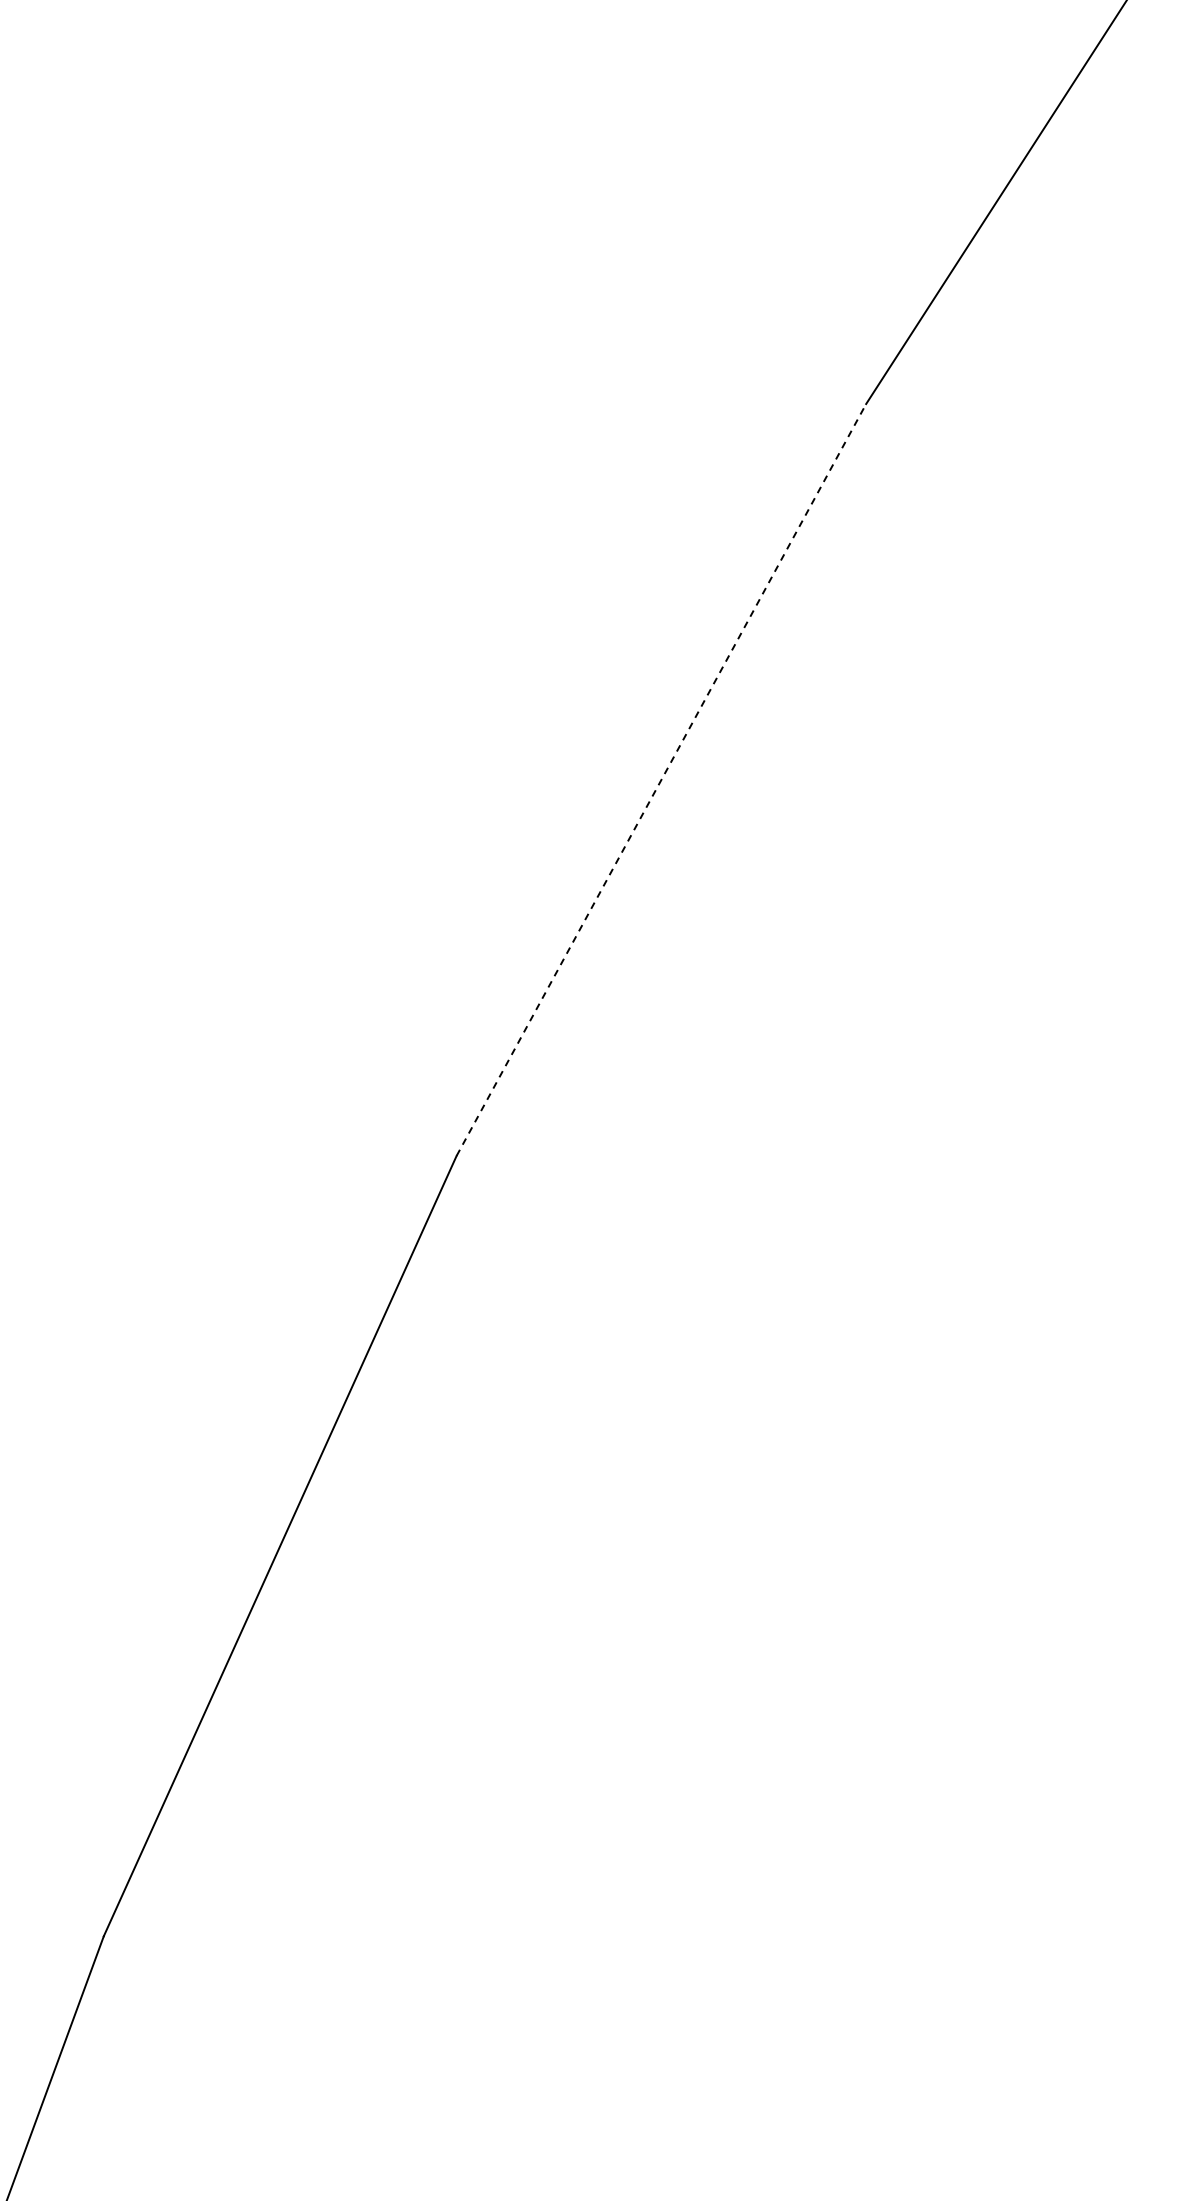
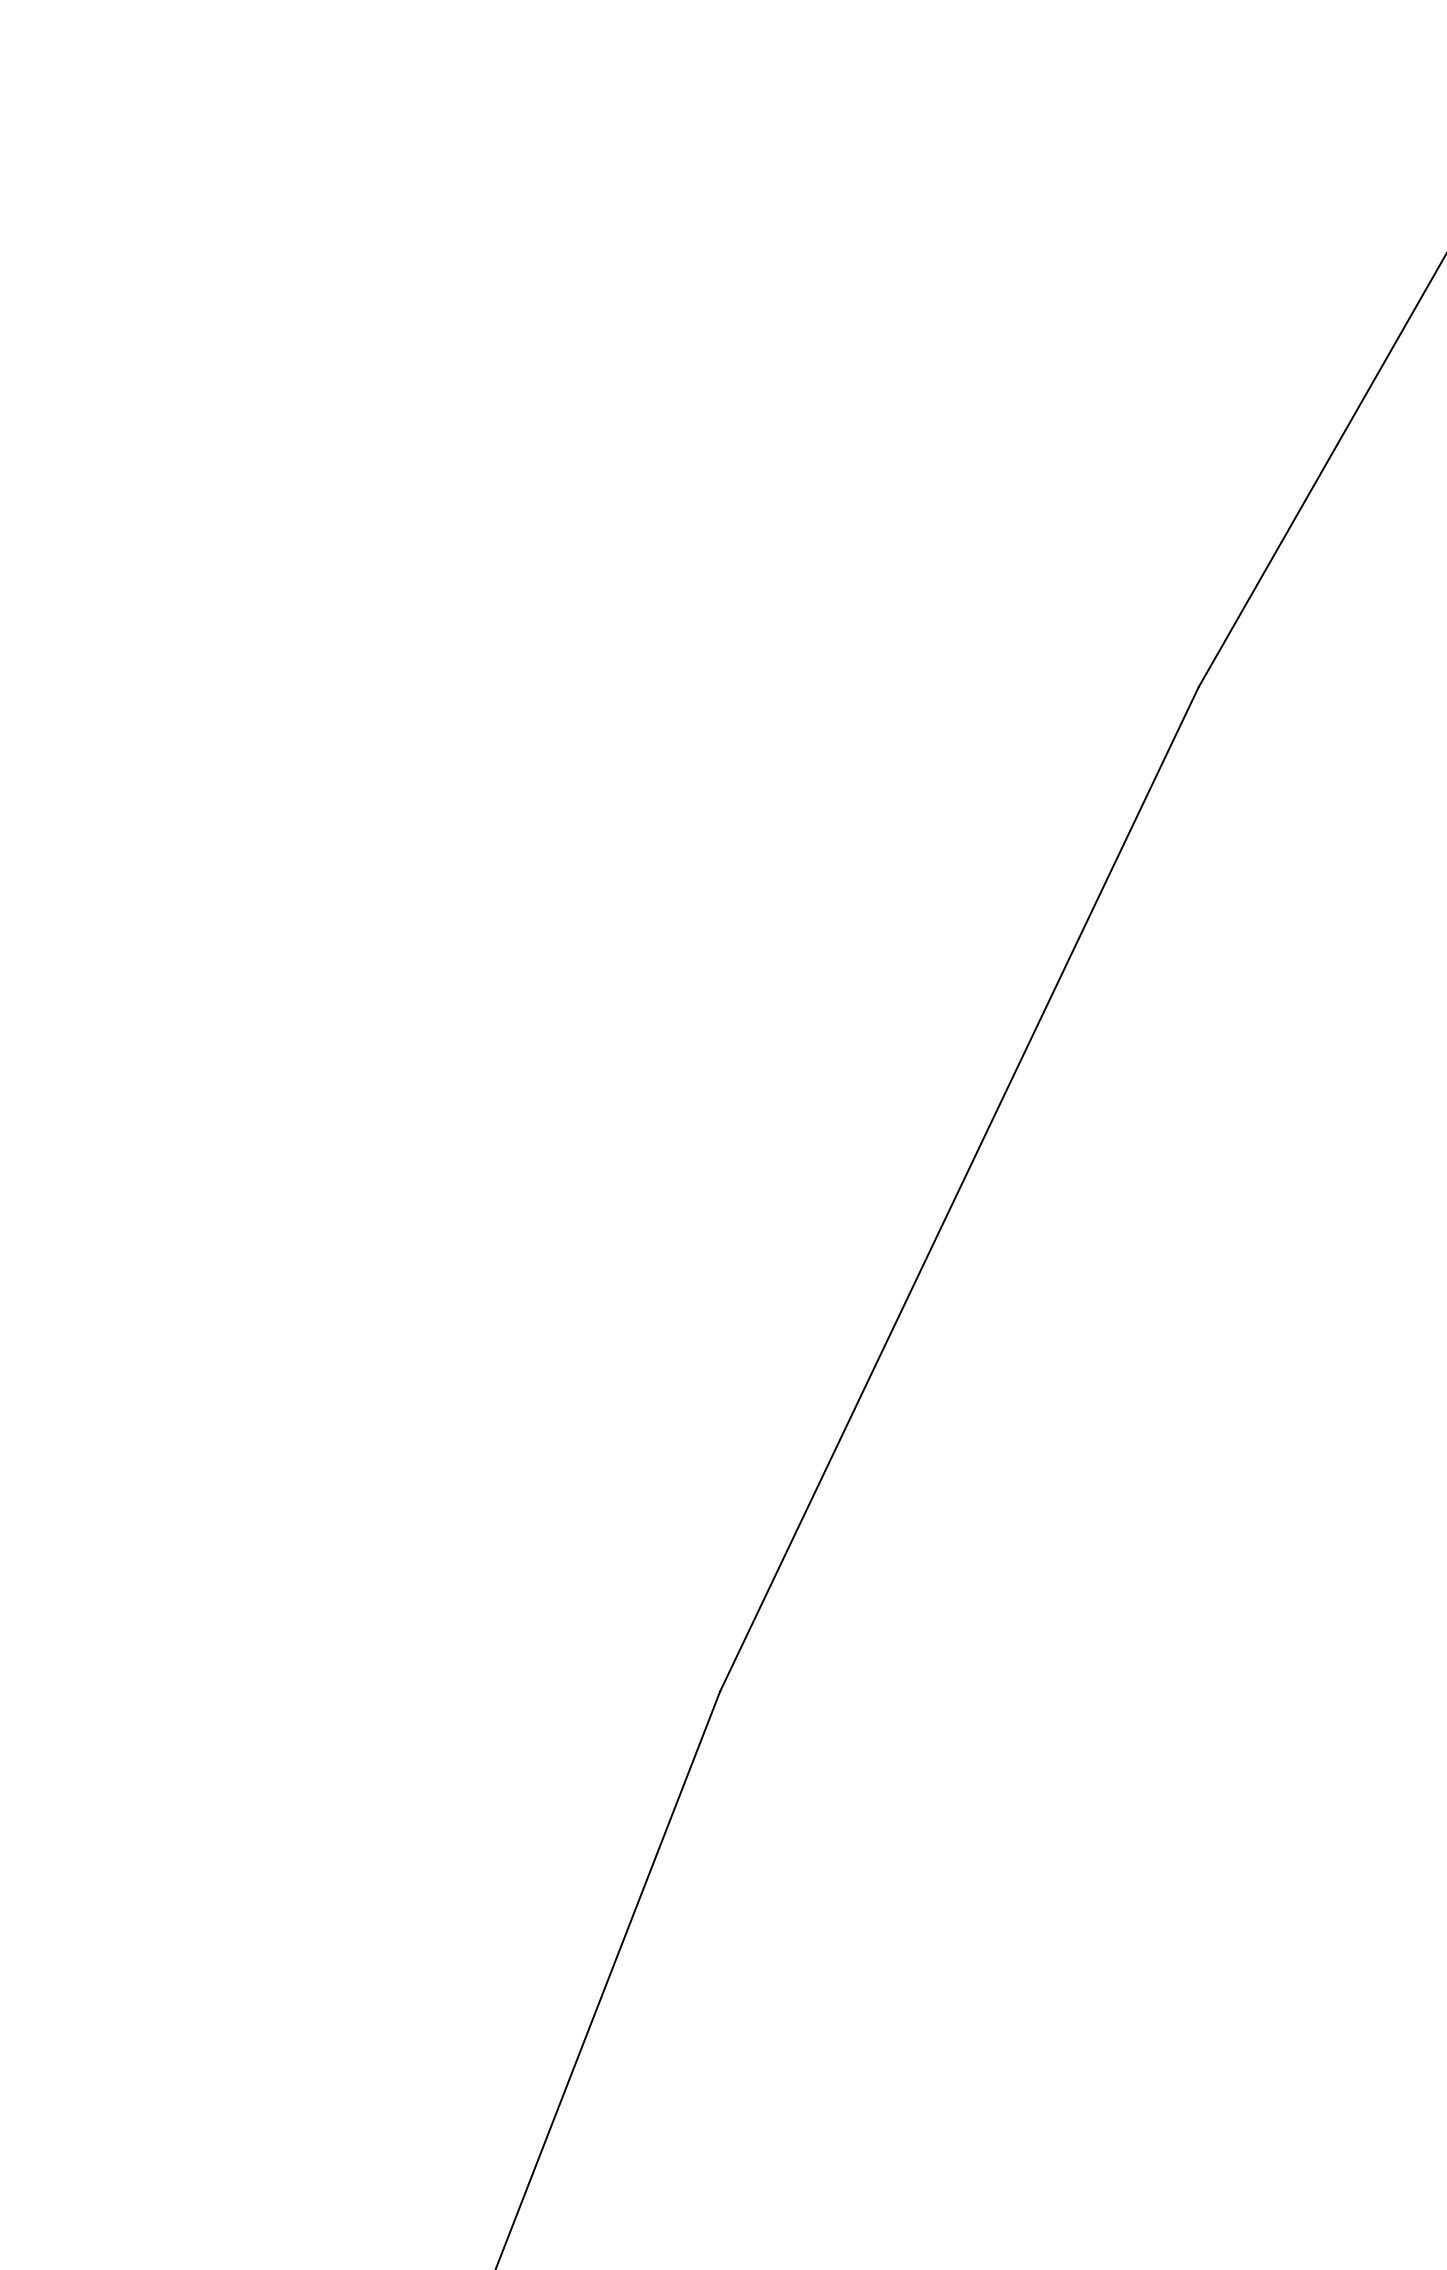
line: (661, 779) -> (959, 1188), dashed -> solid

